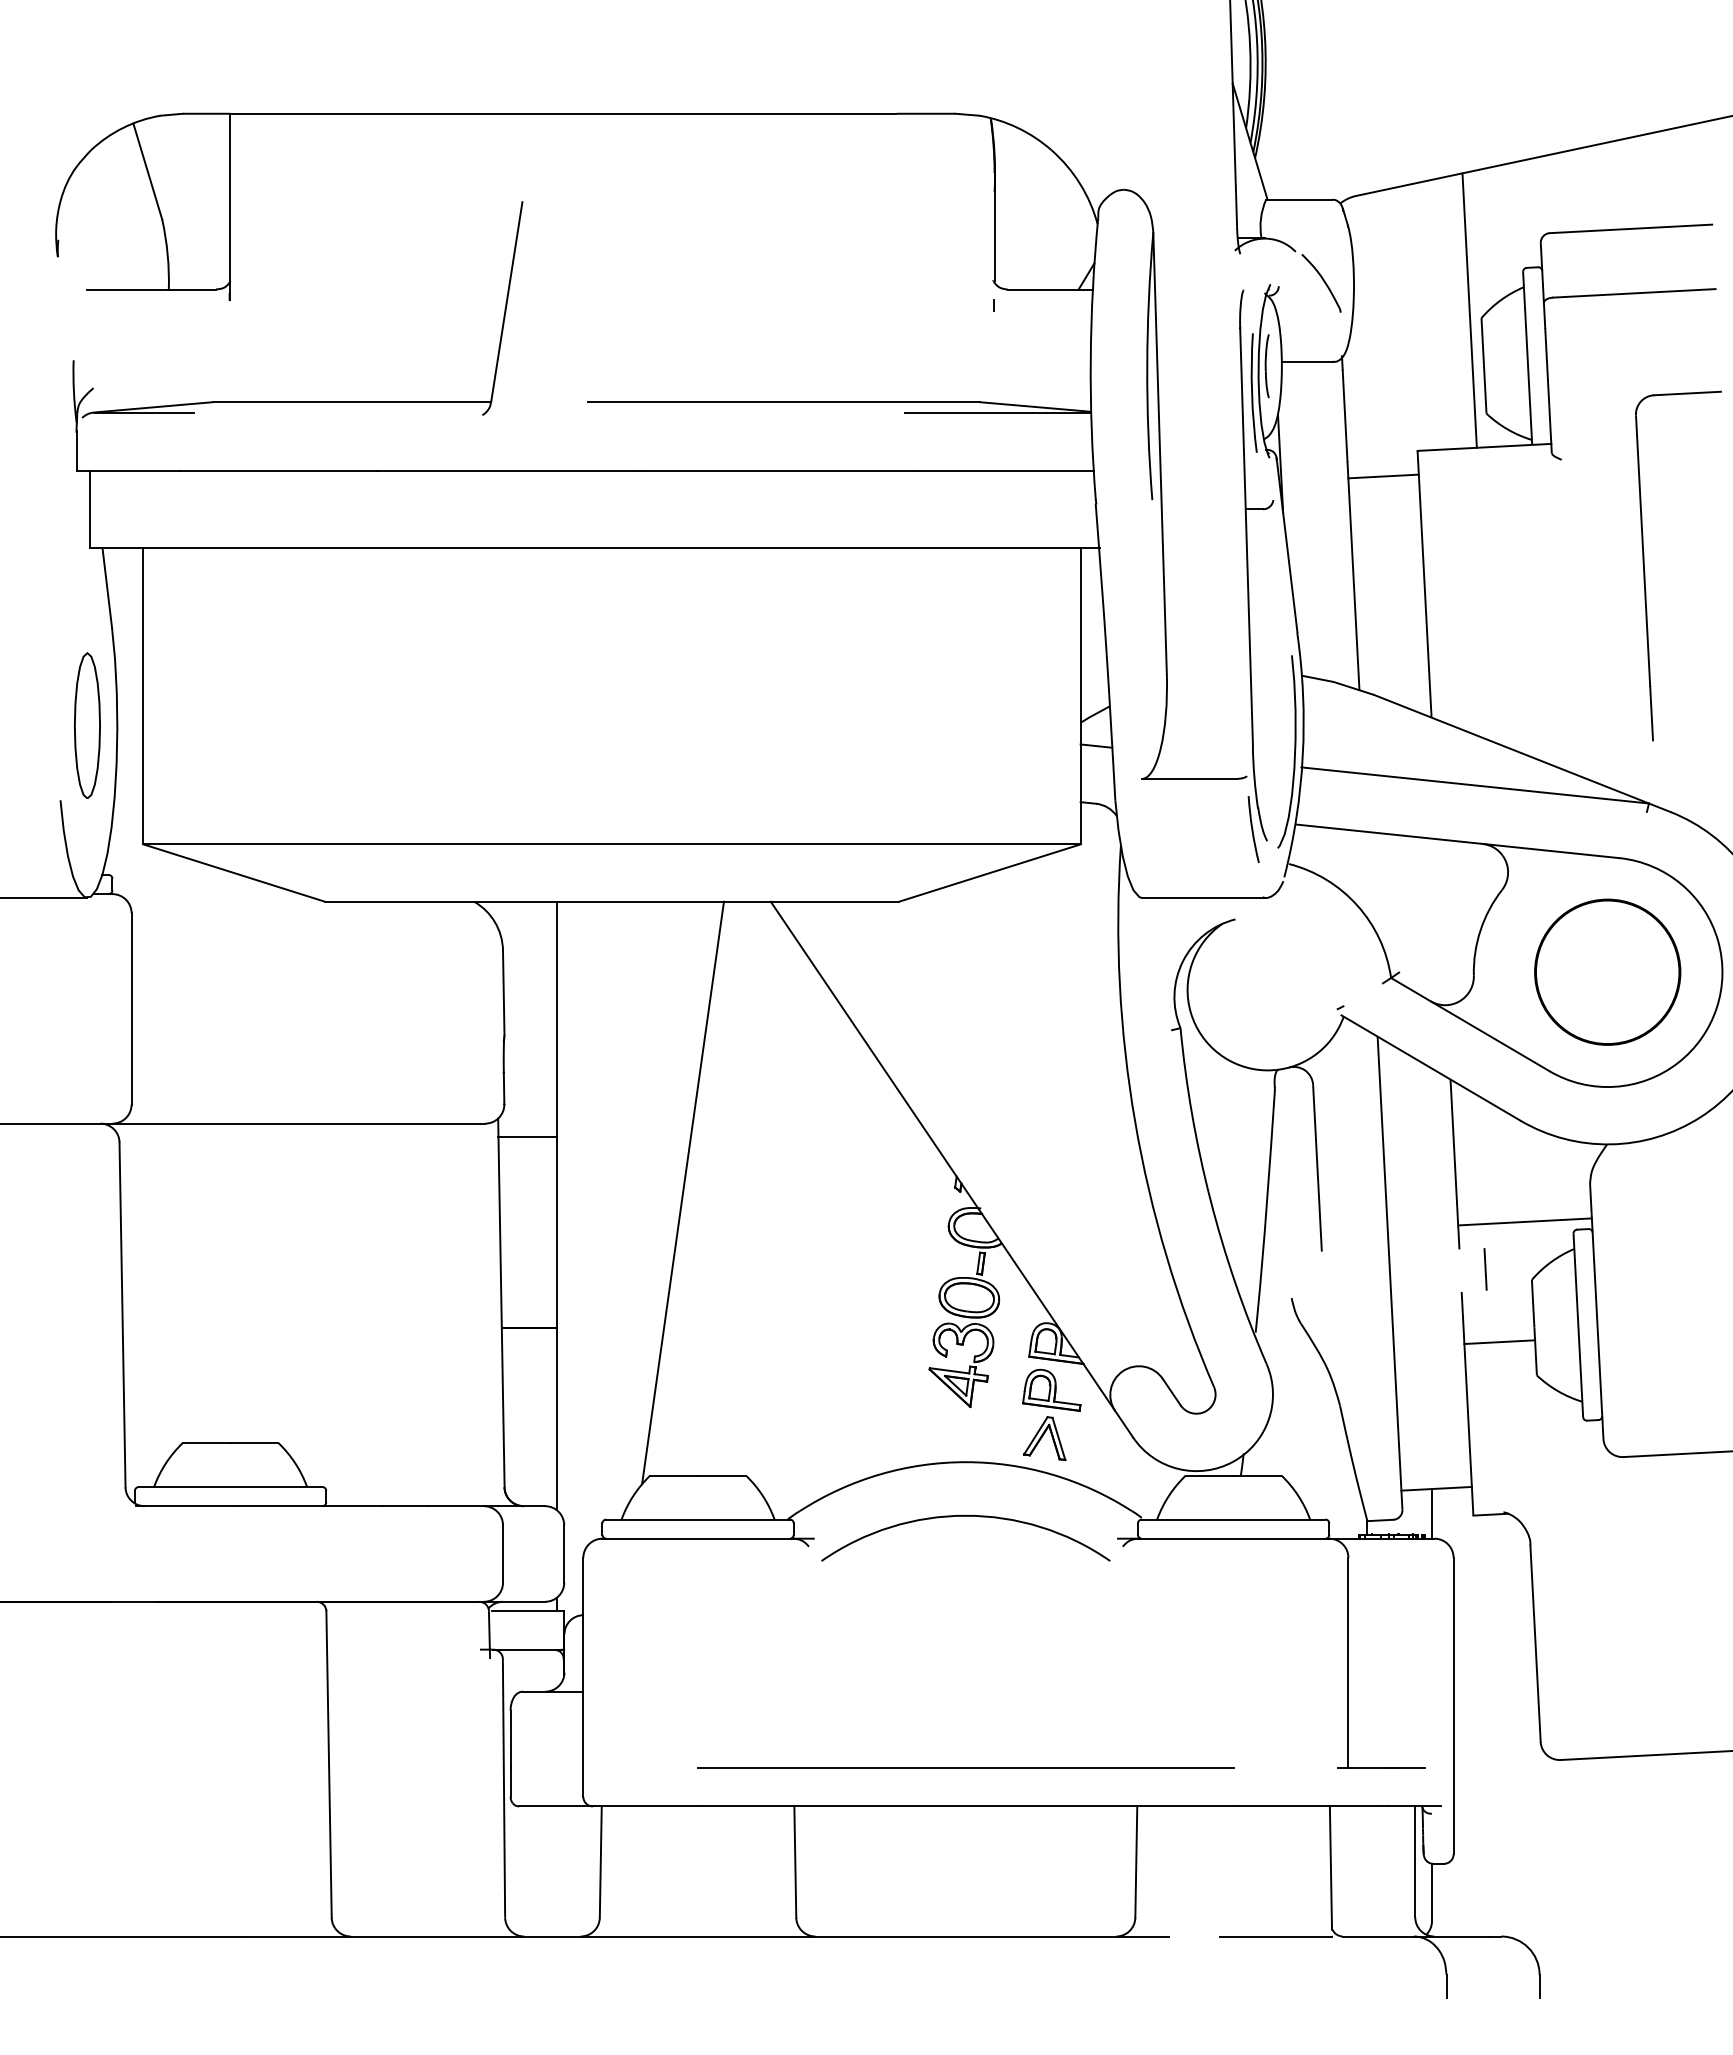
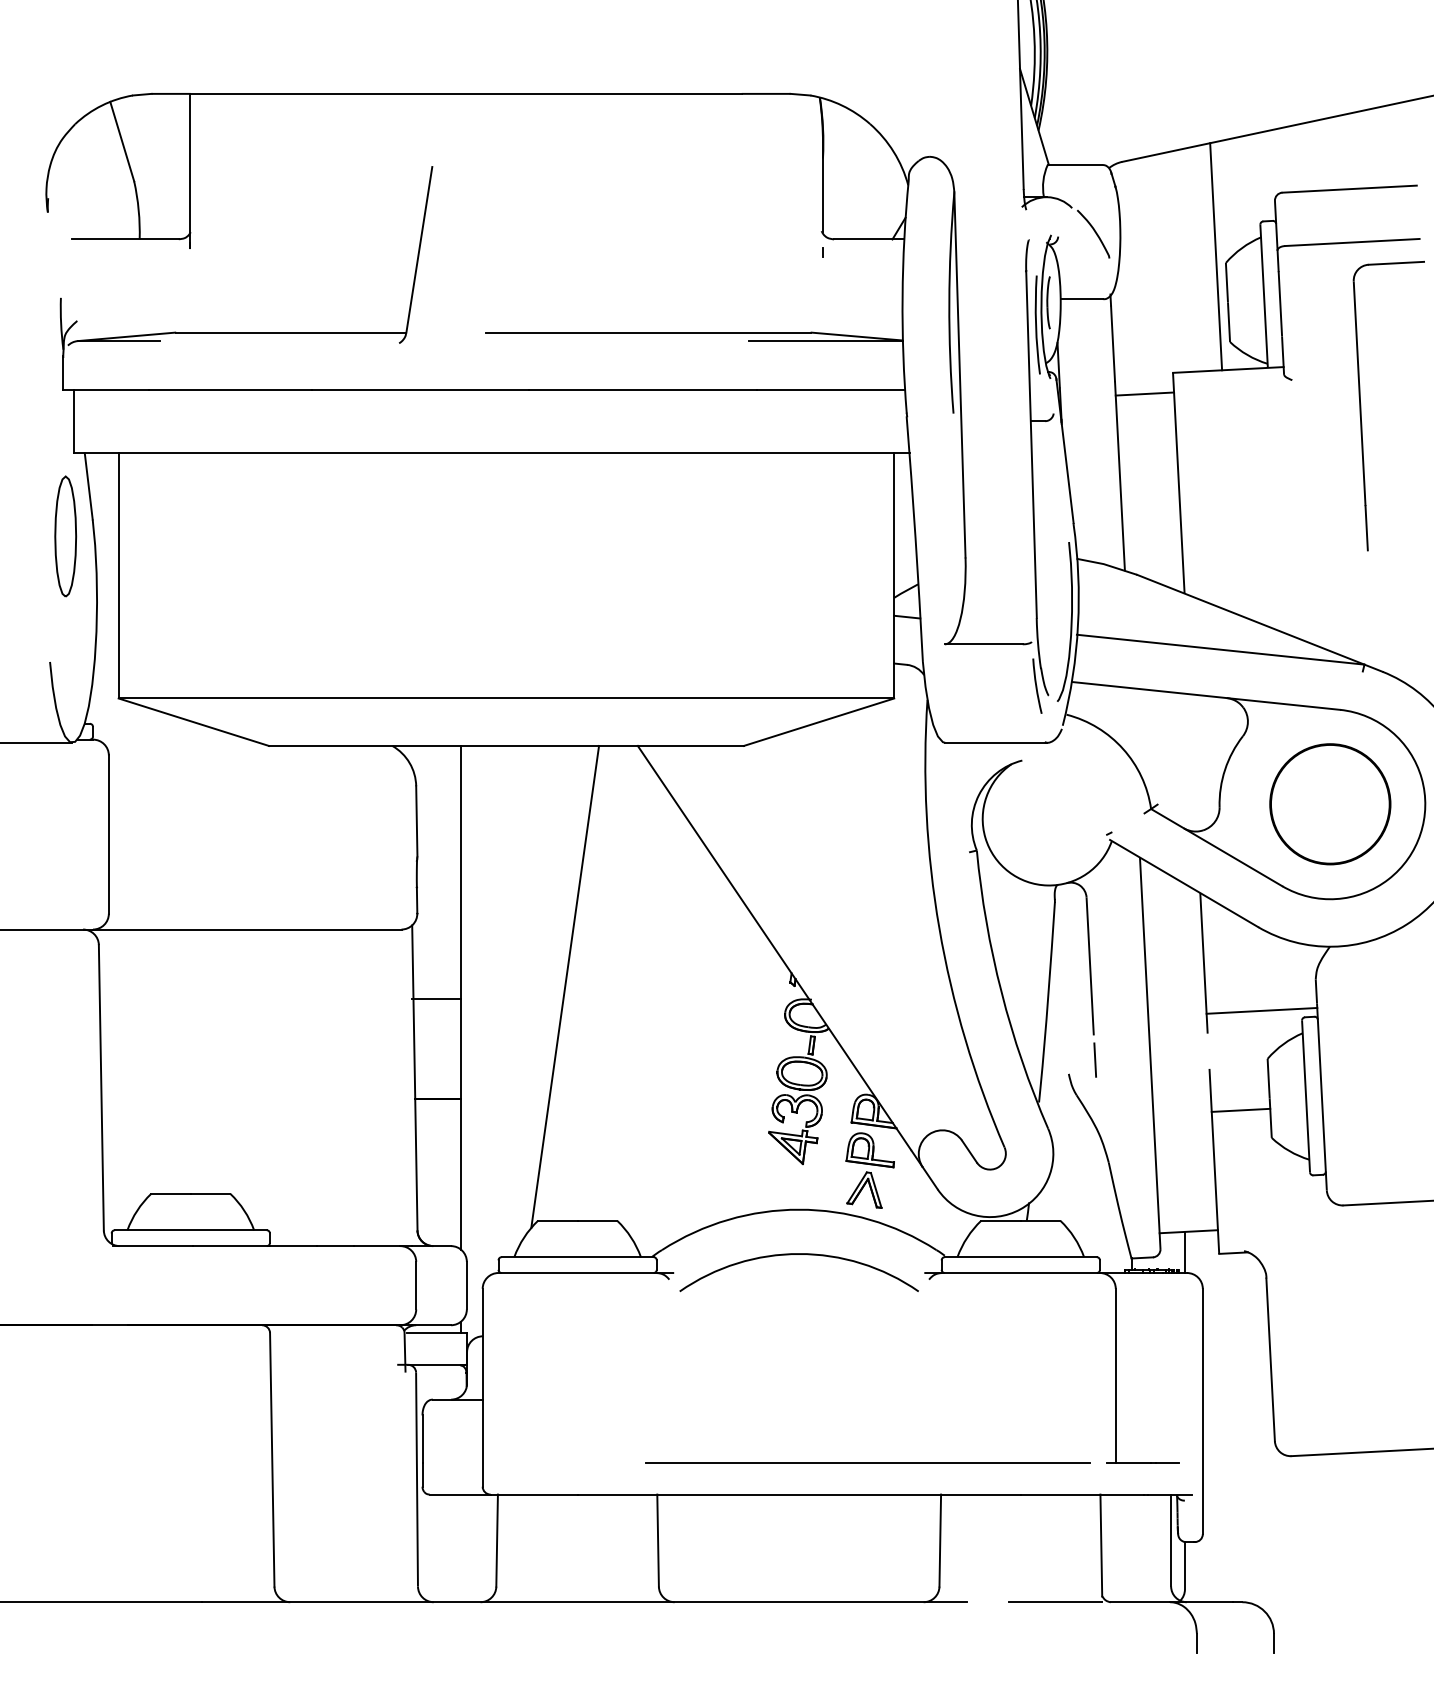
part: (1645, 571) -> (1361, 410), moved
part: (87, 725) -> (65, 536), moved
line: (527, 1137) -> (436, 999), moved
line: (1485, 1269) -> (1095, 1060), moved
line: (965, 1767) -> (867, 1462), moved

